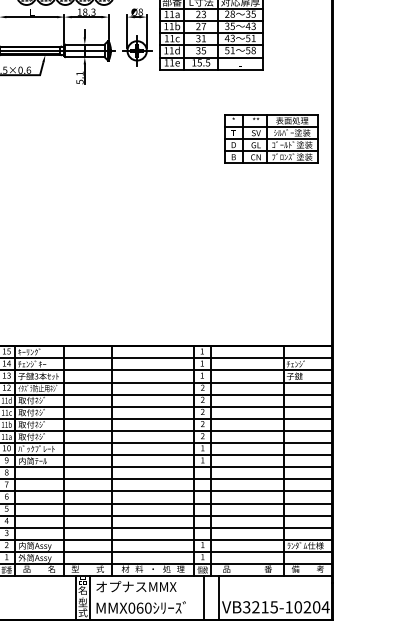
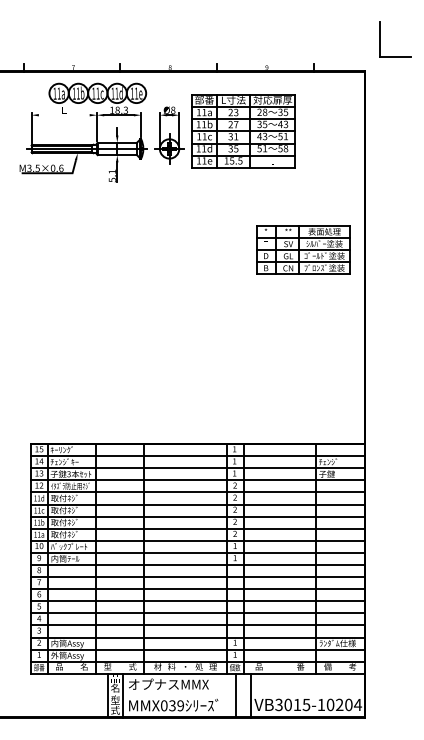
line: (31, 17) -> (63, 115), removed
part: (271, 138) -> (303, 249), moved
text: (144, 607) -> (176, 705), MMX060 -> MMX039
text: (255, 607) -> (287, 705), VB3215-10204 -> VB3015-10204

